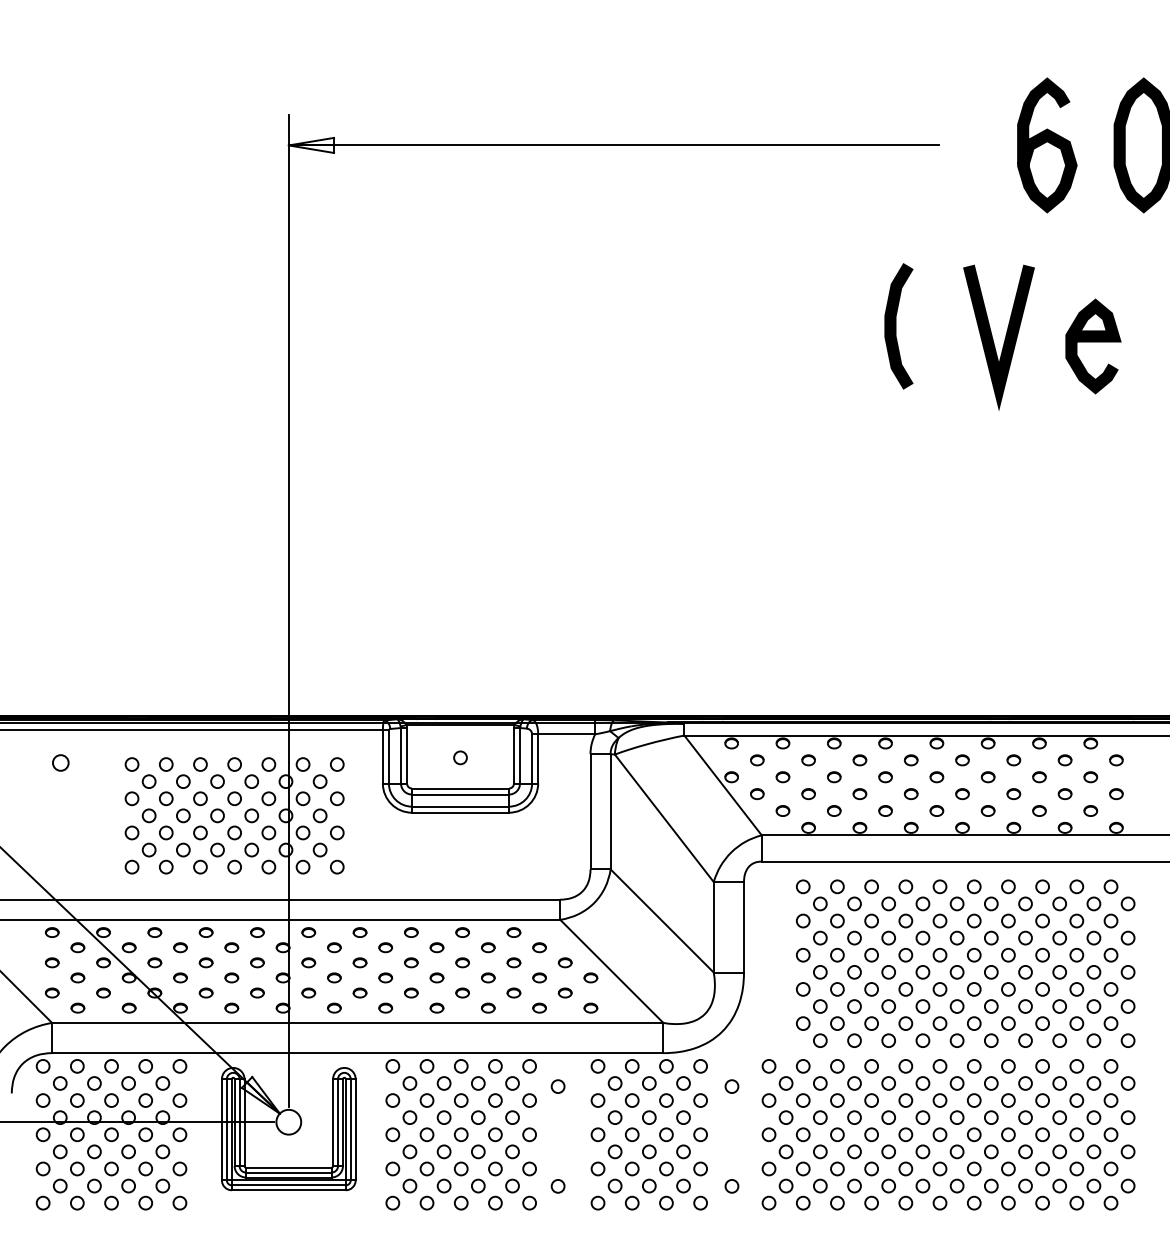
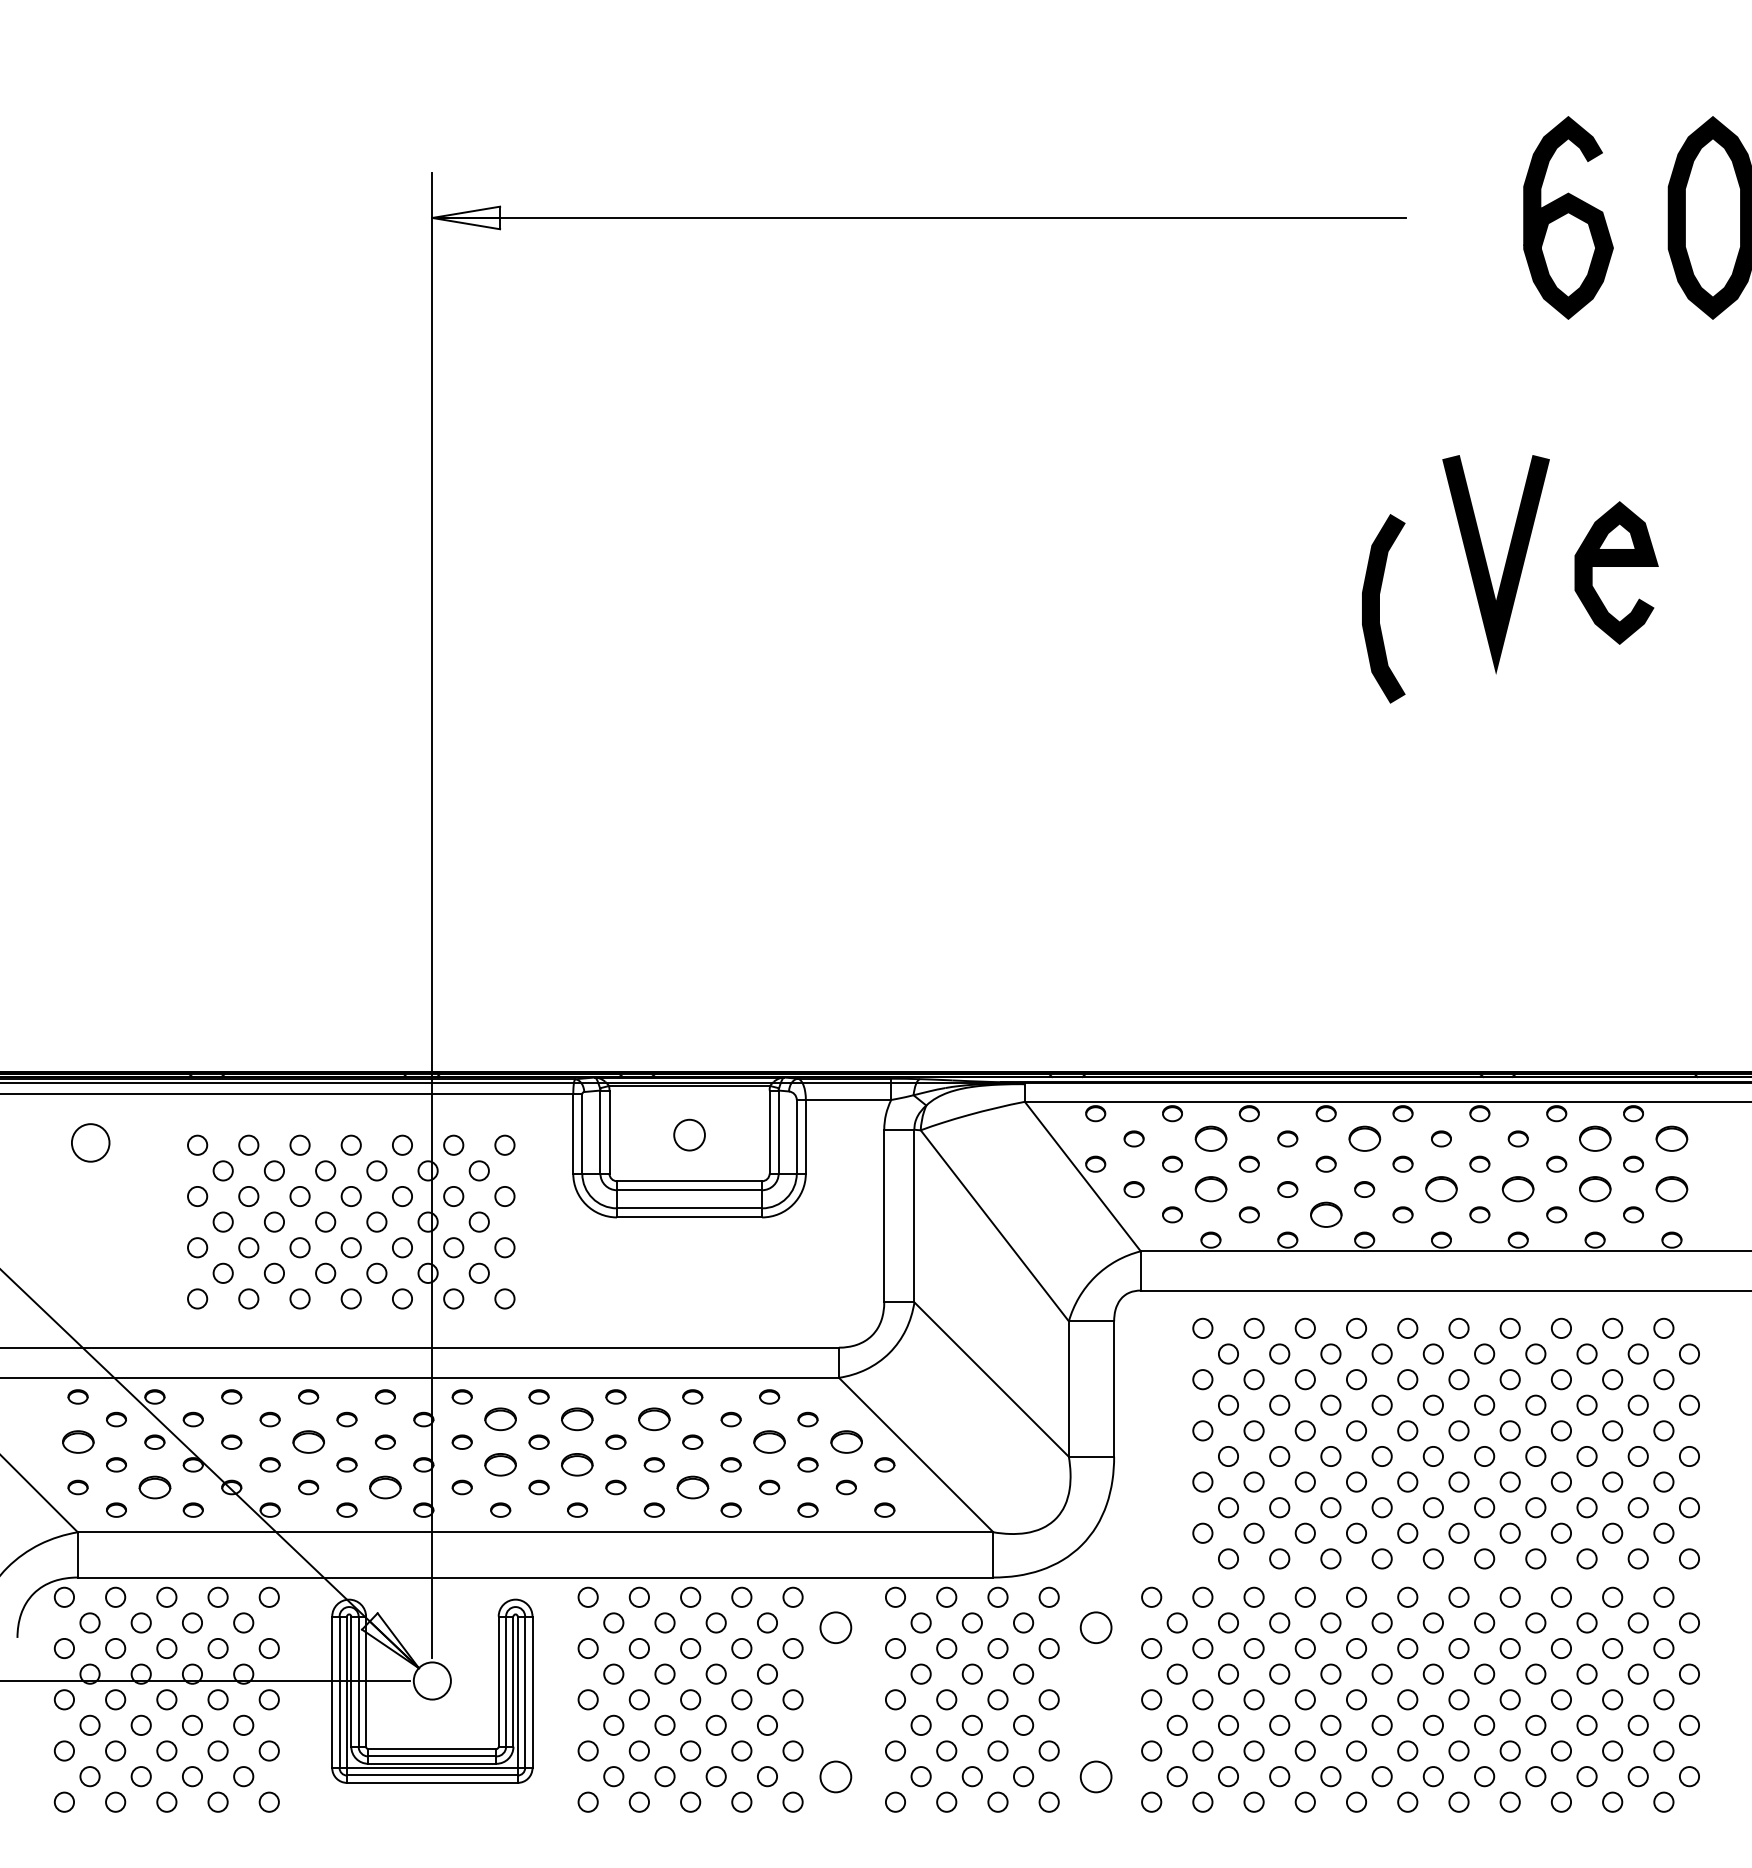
curve: (896, 326) -> (1380, 608), moved
line: (993, 338) -> (1487, 565), moved
curve: (1093, 342) -> (1616, 567), moved
circle: (460, 757) -> (689, 1134), size x1.6
part: (808, 760) -> (1210, 1139), size x1.6
part: (910, 760) -> (1363, 1139), size x1.6
part: (1064, 760) -> (1594, 1139), size x1.6
part: (1116, 760) -> (1672, 1139), size x1.6
circle: (60, 762) -> (90, 1142), size x1.6
part: (808, 794) -> (1210, 1190), size x1.6
part: (962, 794) -> (1441, 1190), size x1.6
part: (1013, 794) -> (1517, 1190), size x1.6
part: (1064, 794) -> (1594, 1190), size x1.6
part: (1116, 794) -> (1672, 1190), size x1.6
part: (885, 810) -> (1326, 1214), size x1.6
part: (334, 947) -> (500, 1419), size x1.6
part: (385, 947) -> (577, 1419), size x1.6
part: (436, 947) -> (653, 1419), size x1.6
part: (51, 962) -> (76, 1441), size x1.6
part: (205, 962) -> (307, 1441), size x1.6
part: (513, 962) -> (768, 1441), size x1.6
part: (564, 962) -> (845, 1441), size x1.6
part: (334, 977) -> (500, 1464), size x1.6
part: (385, 977) -> (577, 1464), size x1.6
part: (103, 992) -> (154, 1486), size x1.6
part: (257, 992) -> (385, 1486), size x1.6
part: (462, 992) -> (692, 1486), size x1.6
circle: (557, 1086) -> (834, 1627), size x1.6
circle: (731, 1086) -> (1095, 1627), size x1.6
circle: (557, 1186) -> (834, 1777), size x1.6
circle: (731, 1186) -> (1095, 1777), size x1.6

